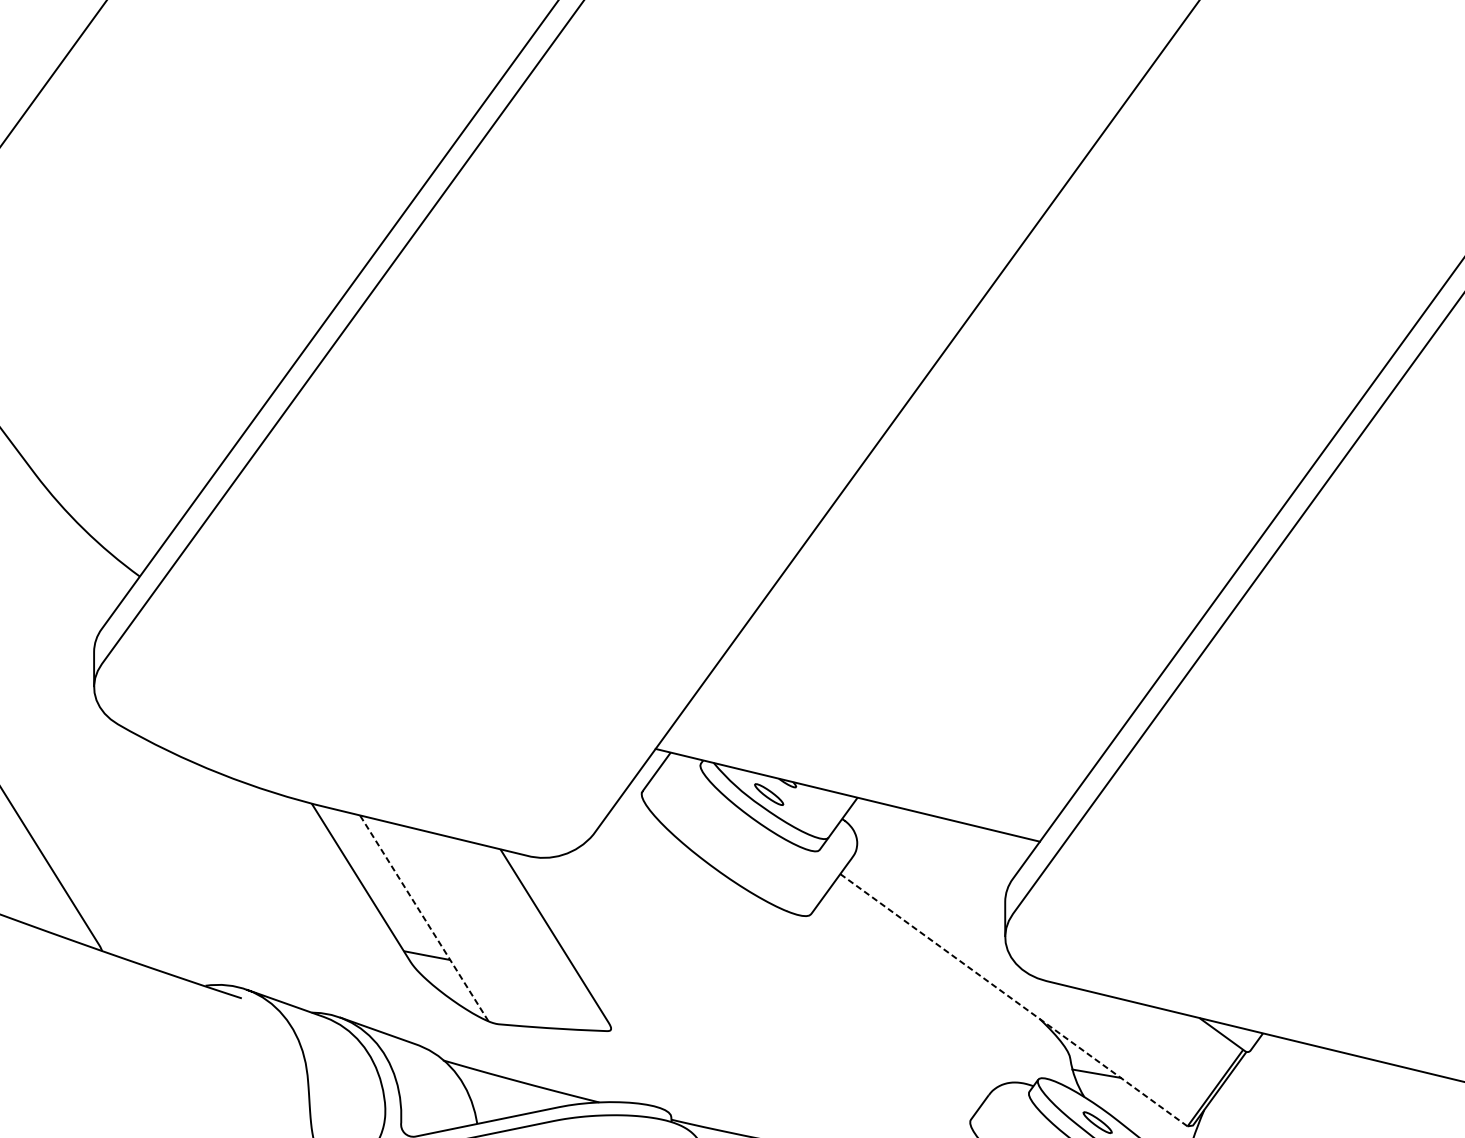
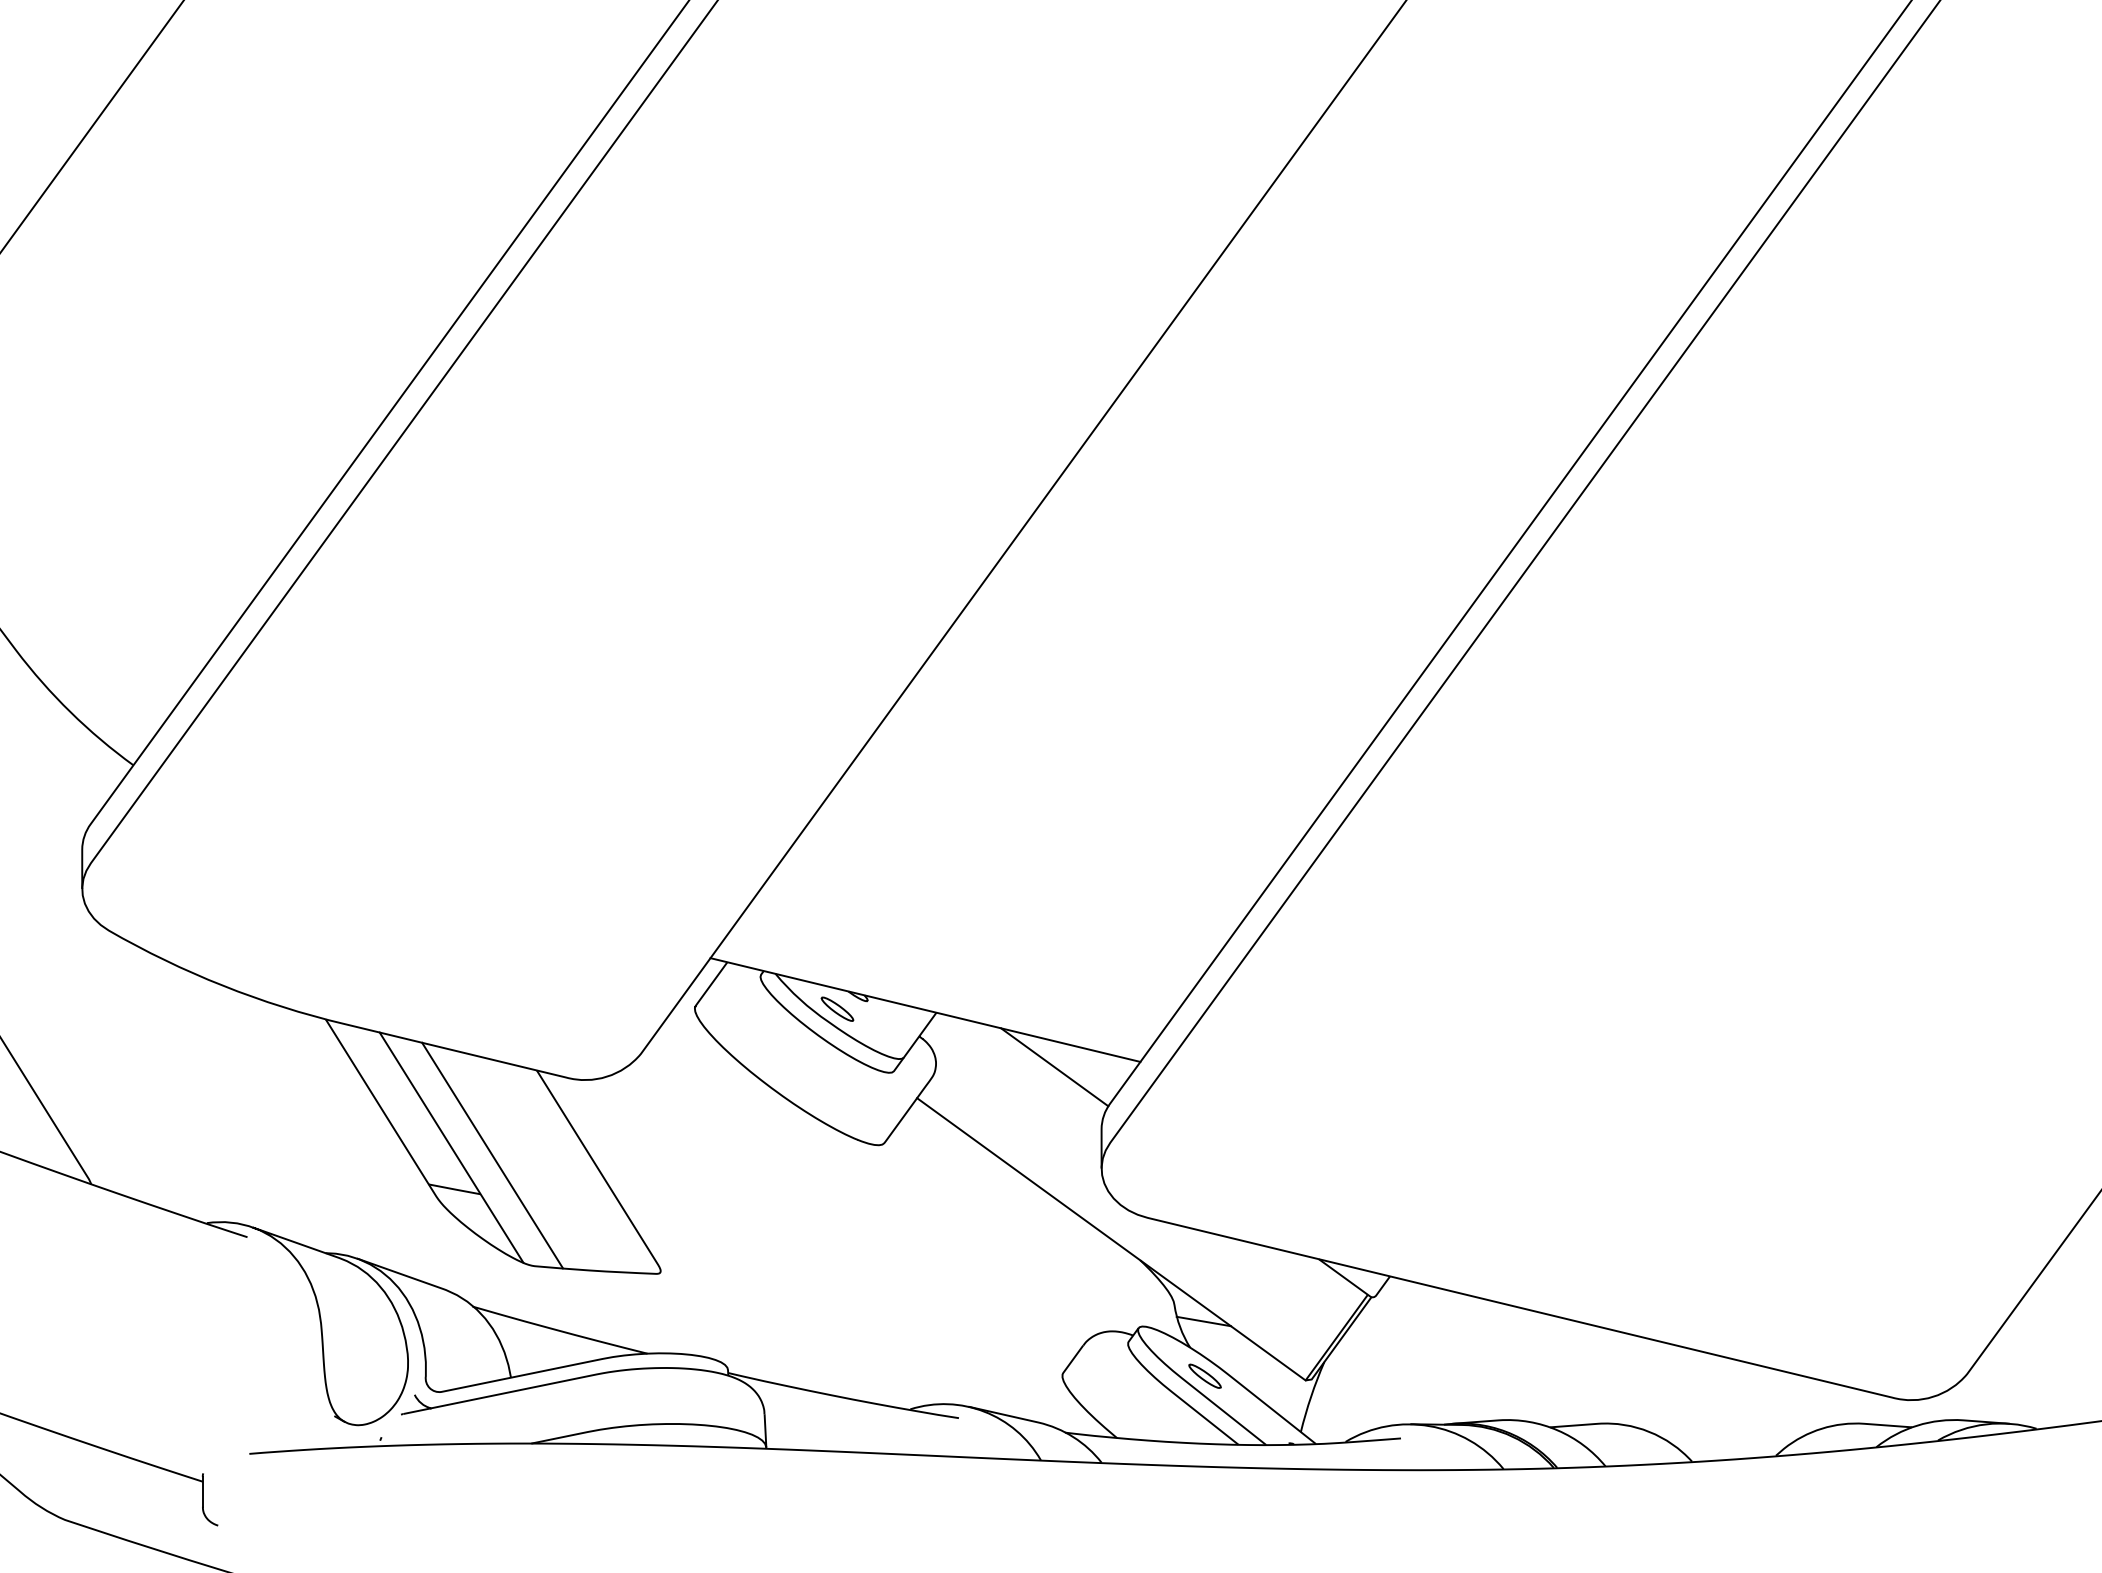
line: (963, 846) -> (1054, 1067), added
line: (424, 918) -> (451, 1147), dashed -> solid
line: (460, 925) -> (492, 1155), added
line: (1014, 1000) -> (1111, 1239), dashed -> solid

